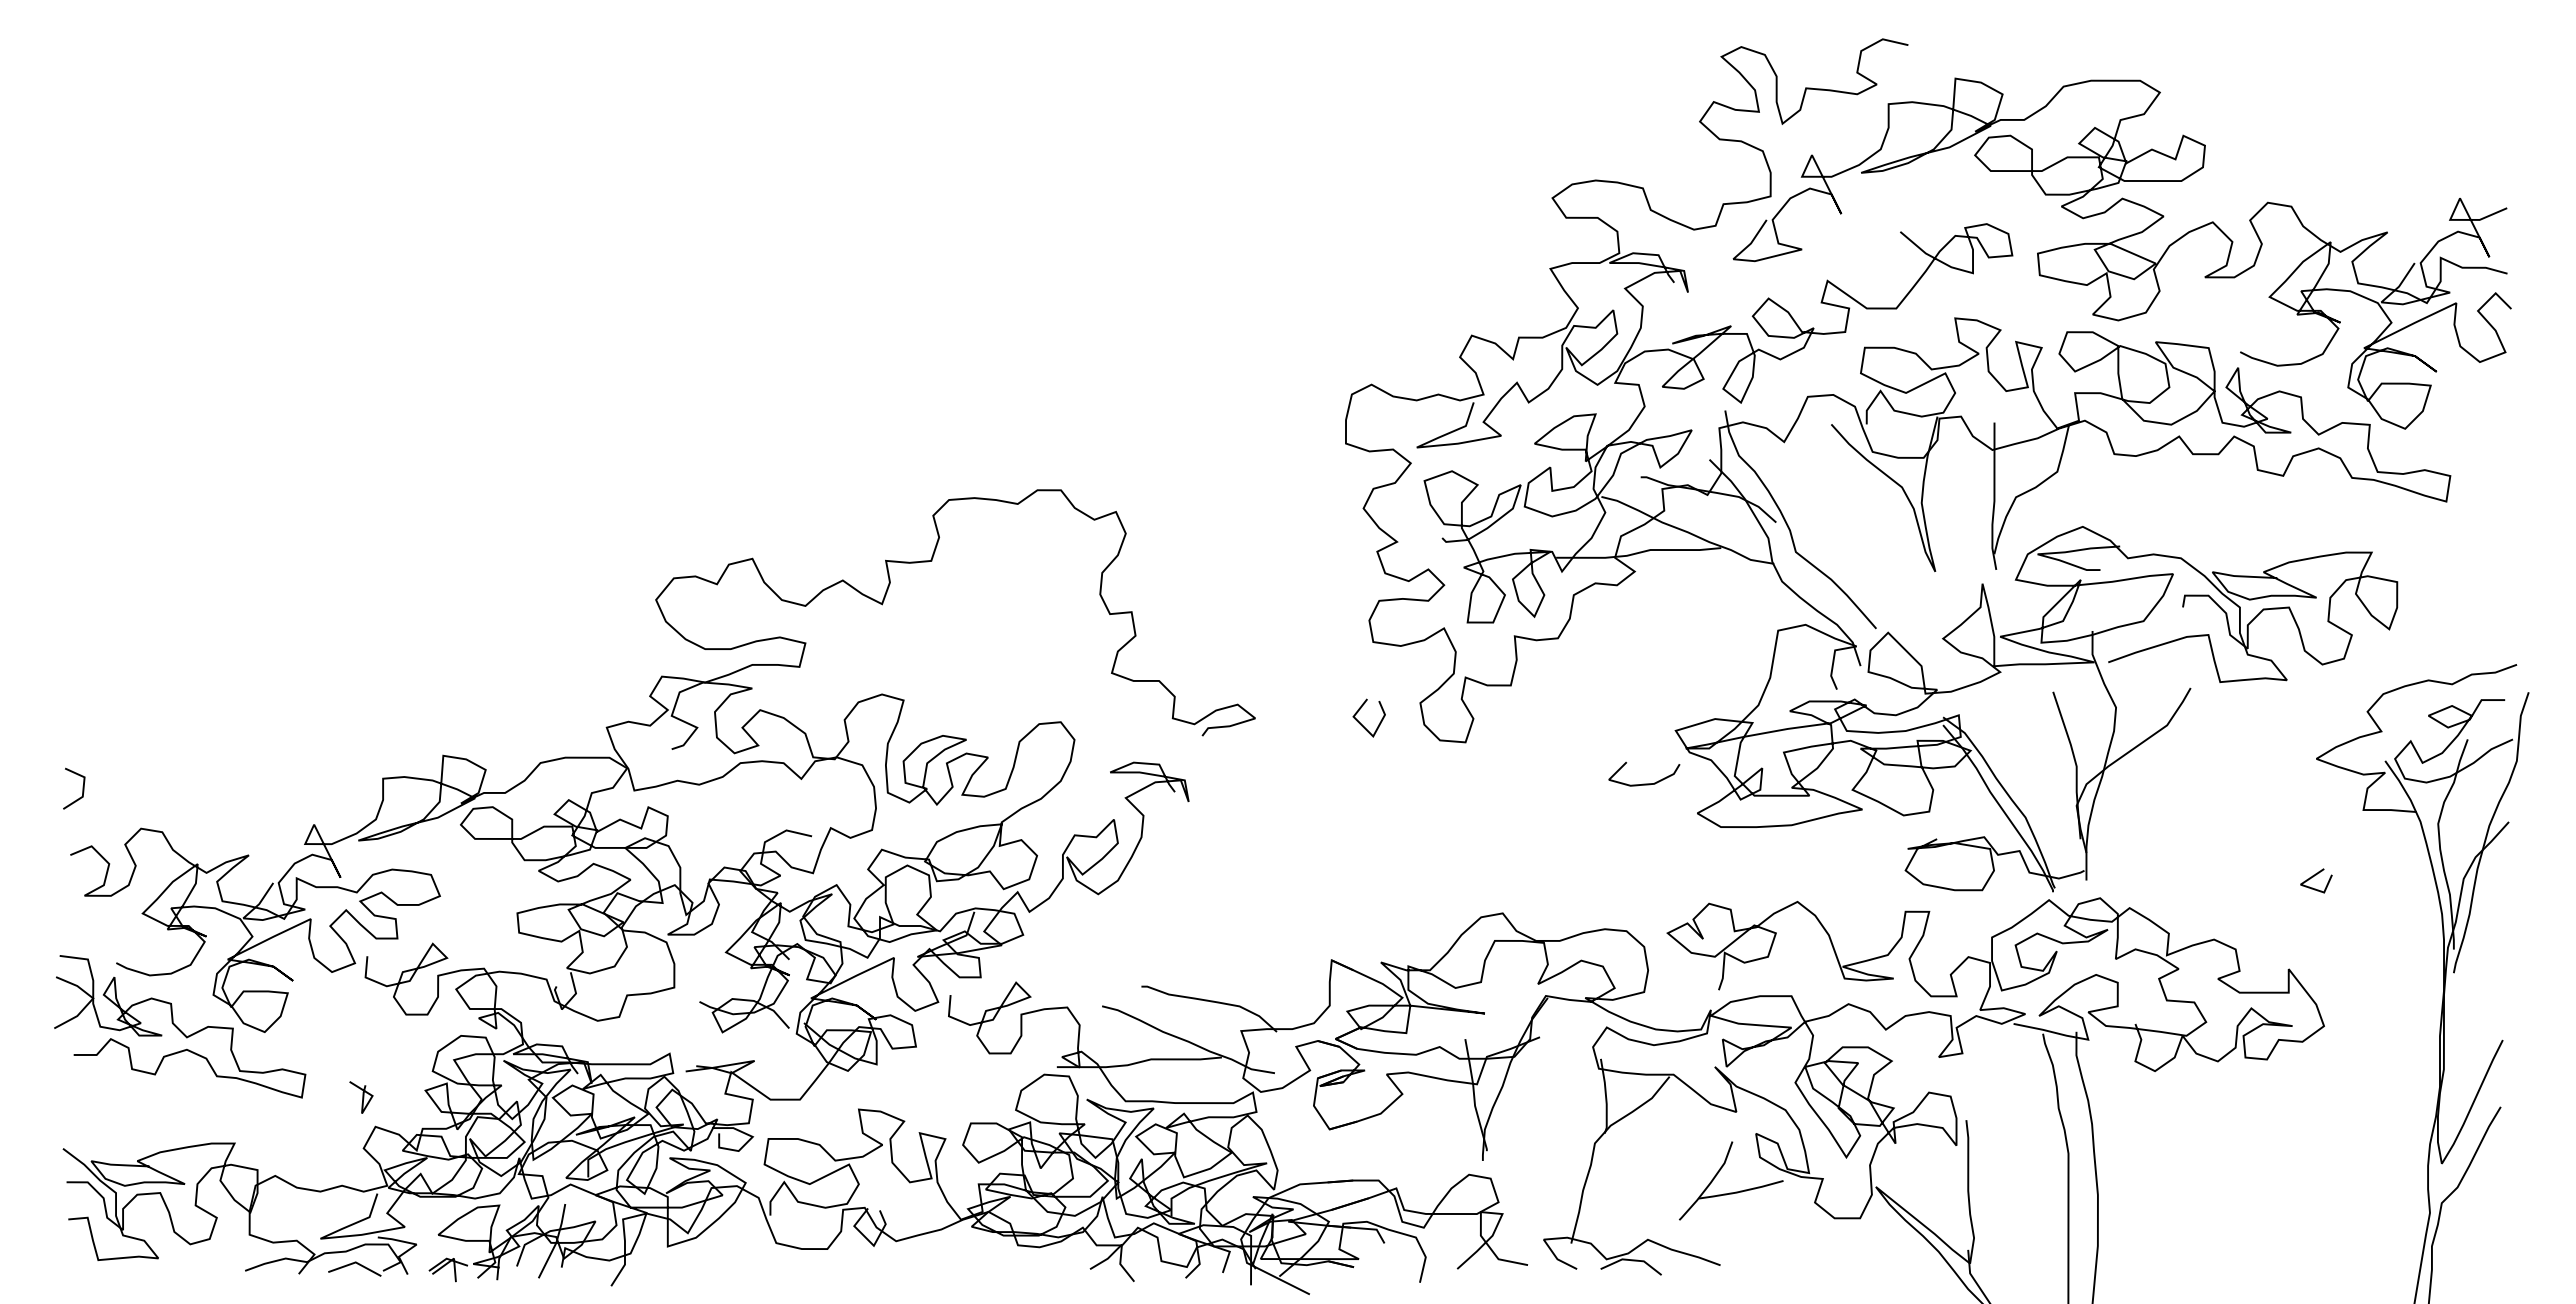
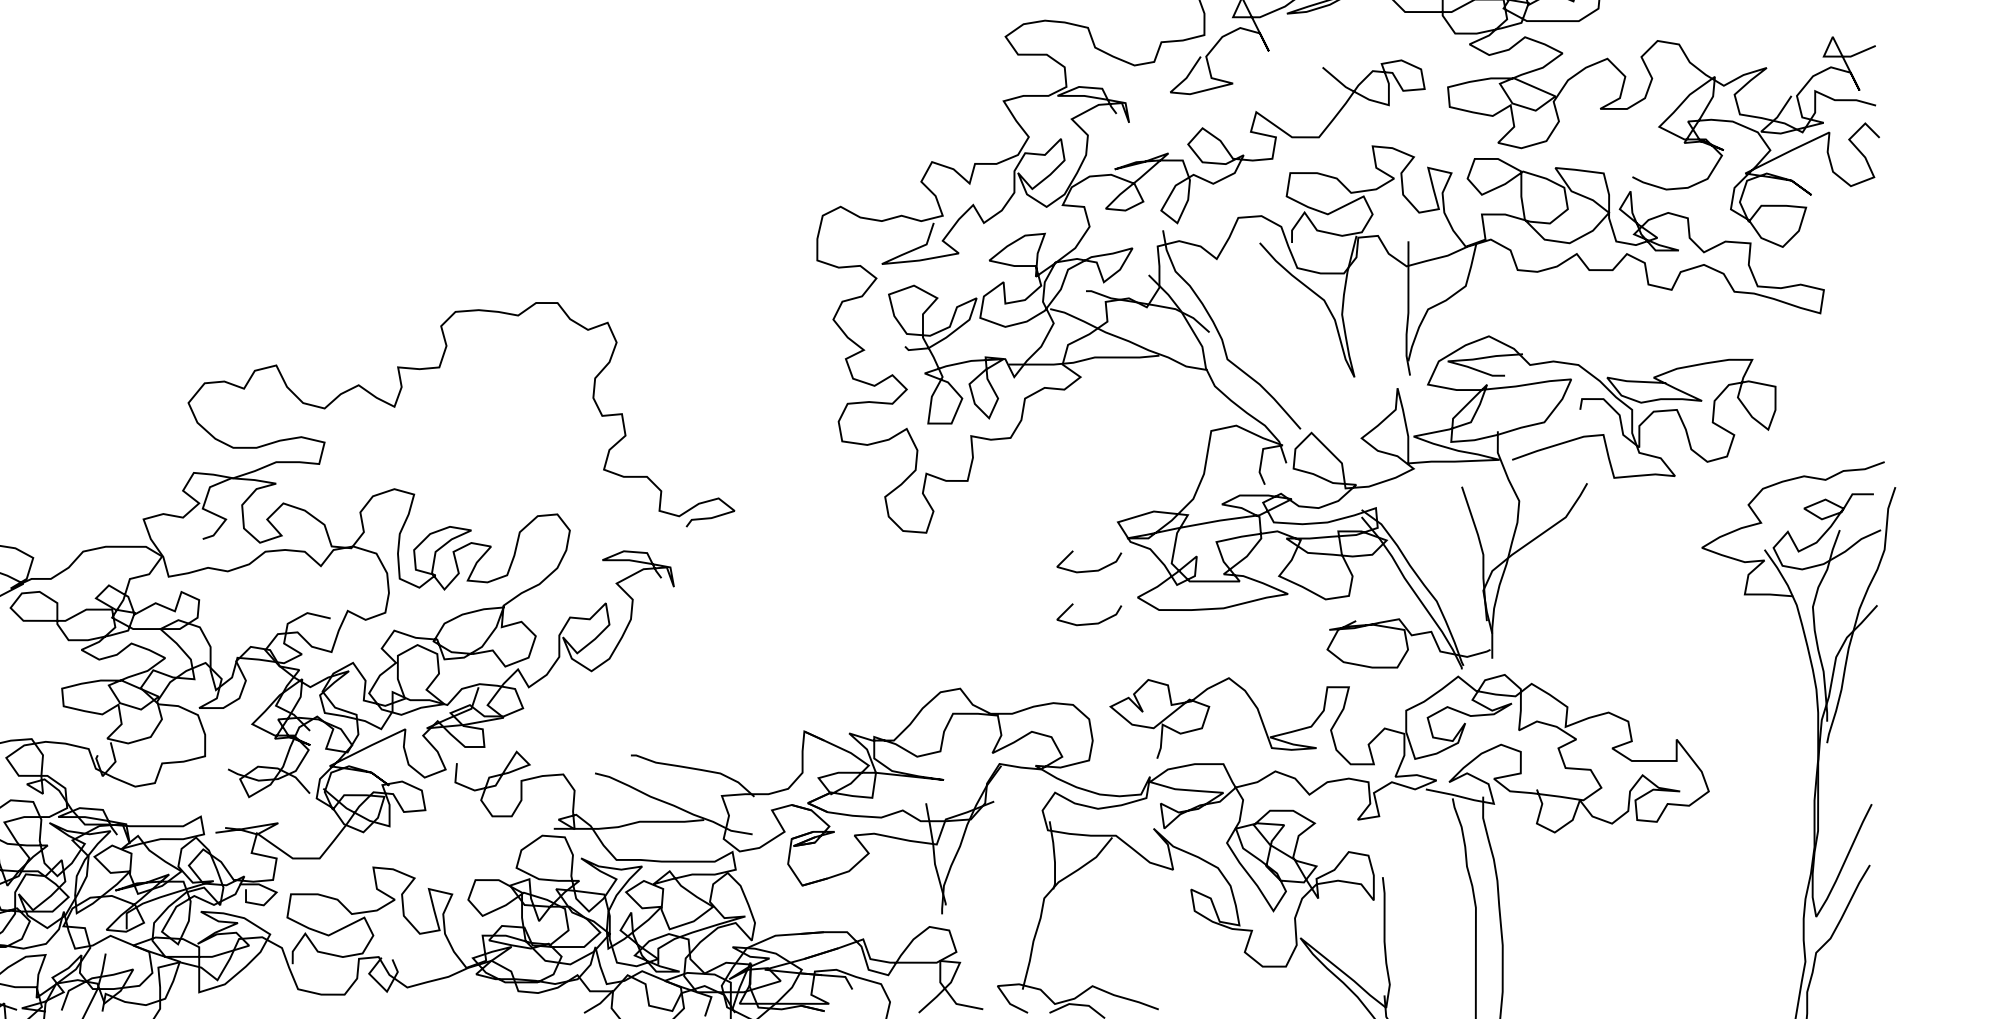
line: (1361, 723) -> (831, 515), removed
curve: (1644, 841) -> (1089, 623), added
line: (2313, 877) -> (1699, 655), removed
part: (1735, 1191) -> (1172, 942), removed

